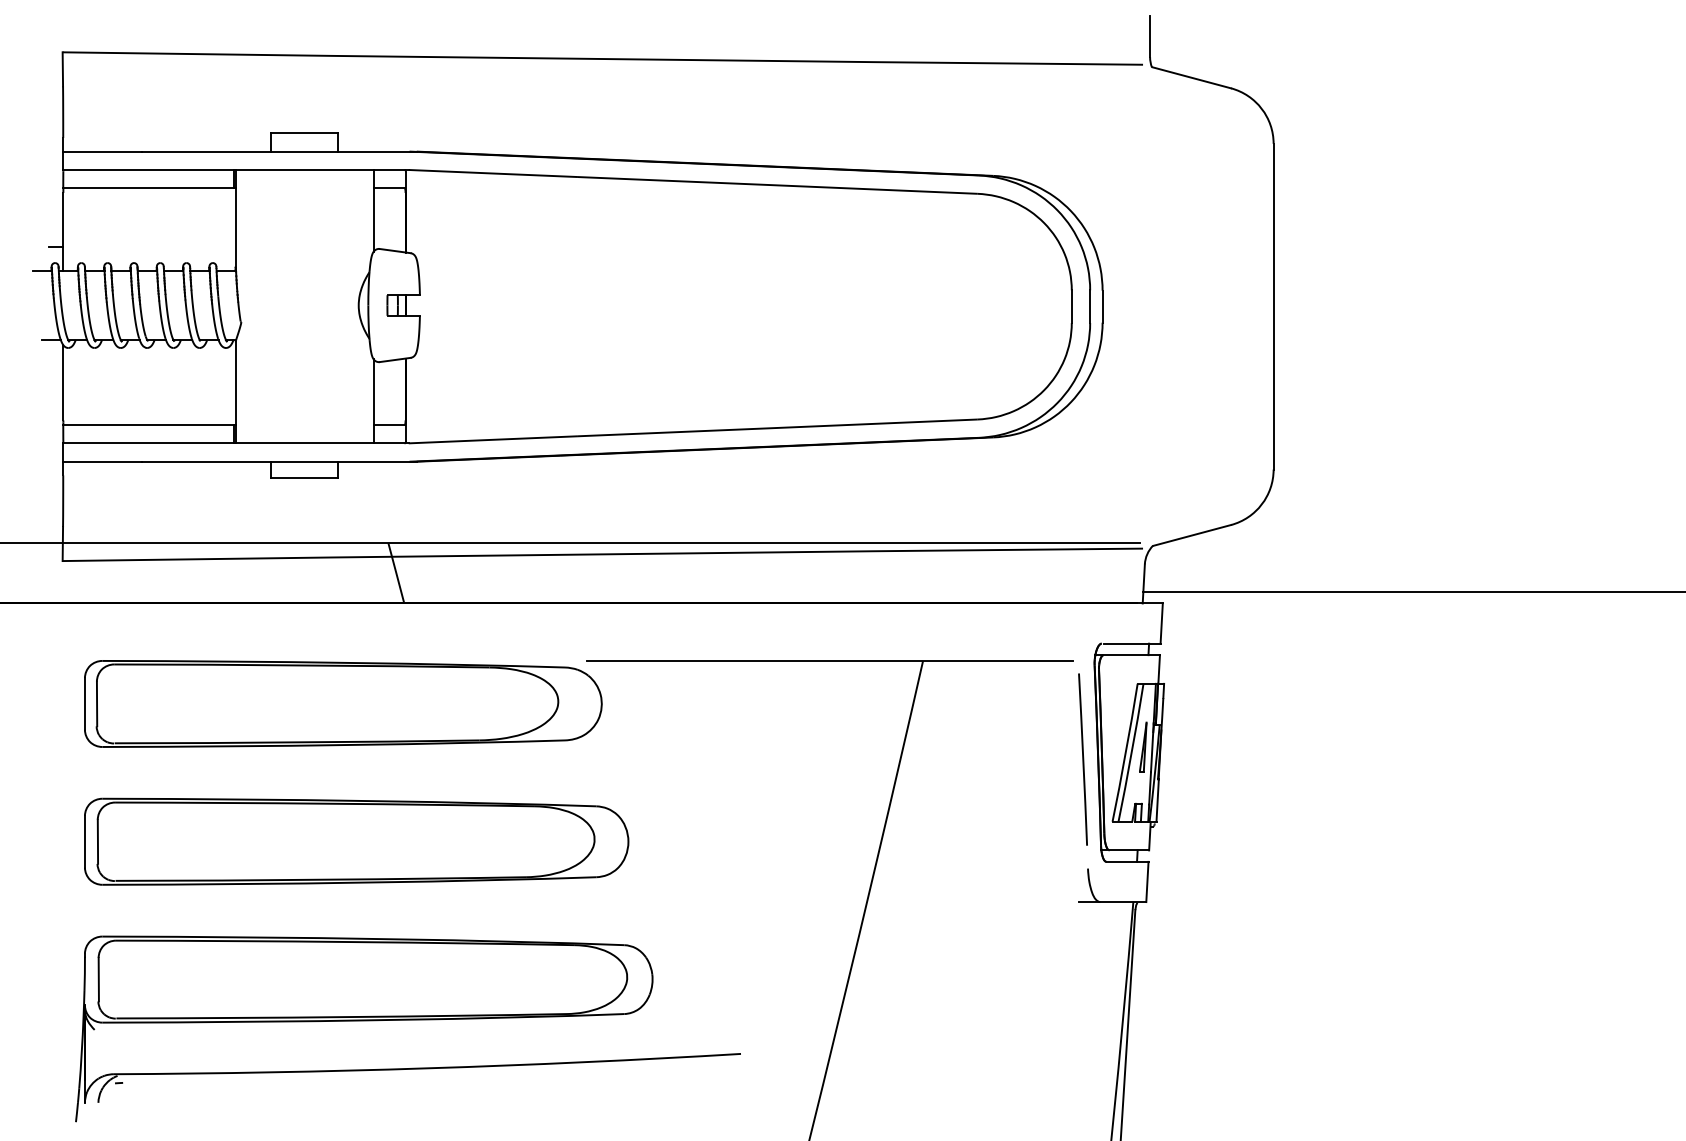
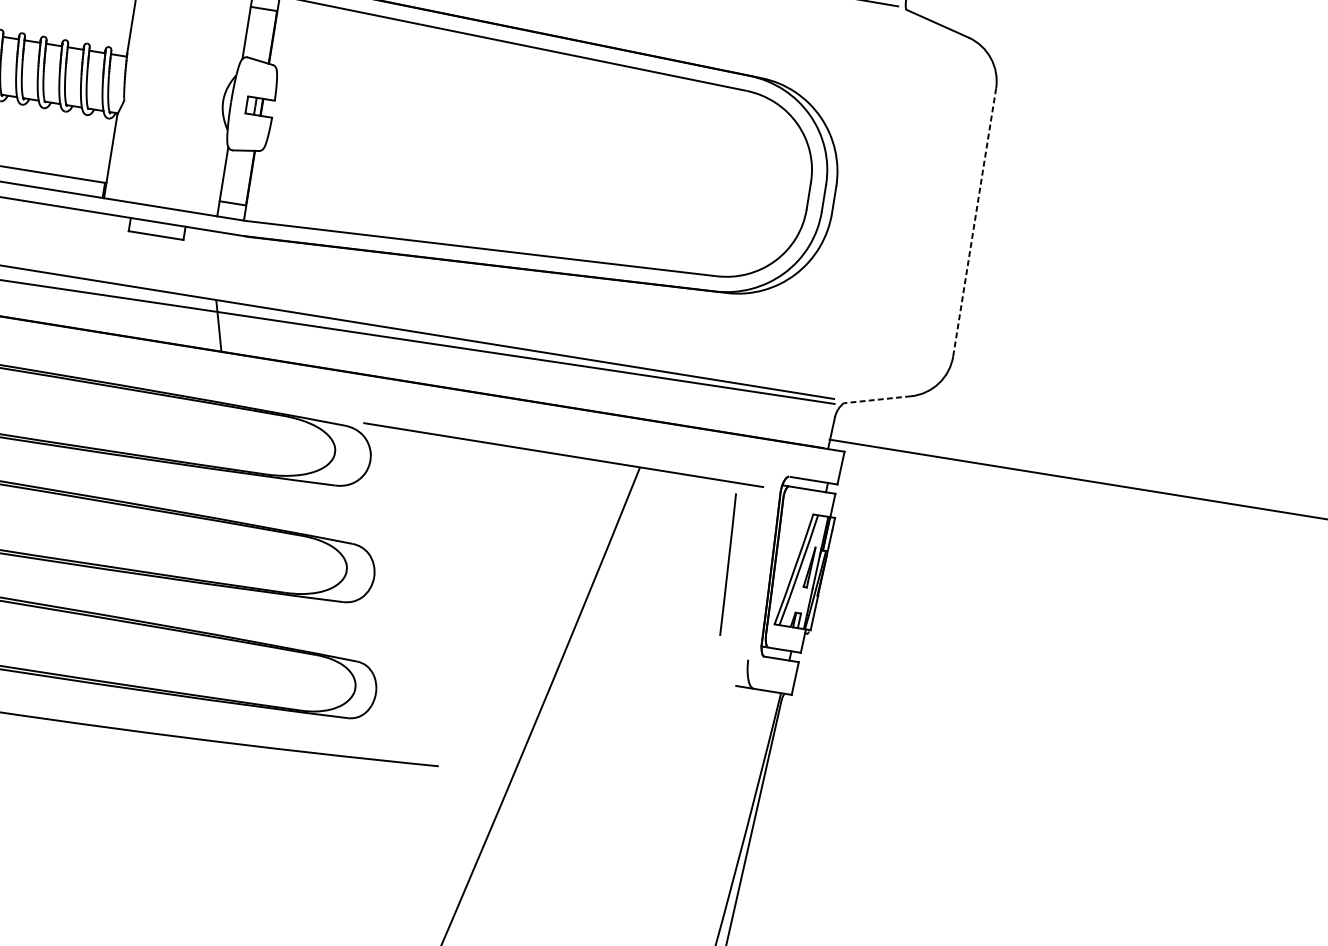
line: (1273, 306) -> (974, 222), solid -> dashed
line: (1191, 535) -> (877, 399), solid -> dashed
line: (1082, 759) -> (727, 564), moved

